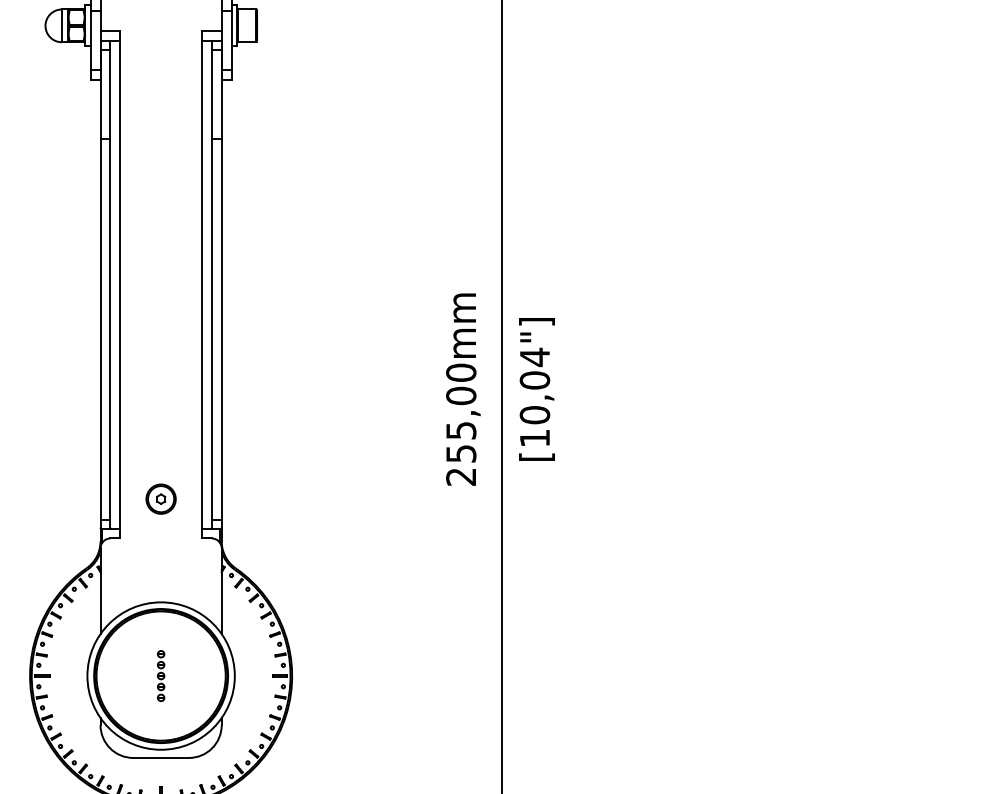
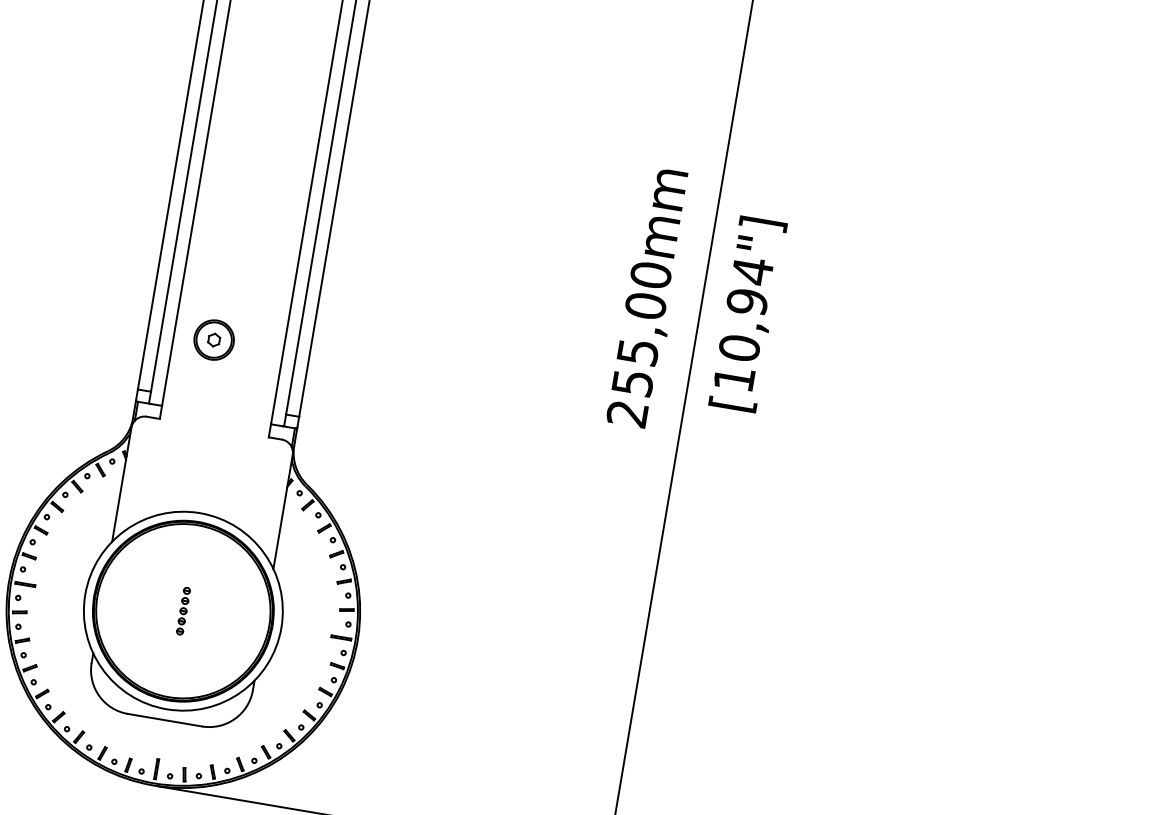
text: (534, 380) -> (746, 301), [10,04"] -> [10,94"]
part: (160, 498) -> (213, 339), moved
part: (161, 675) -> (183, 610), size x0.7

